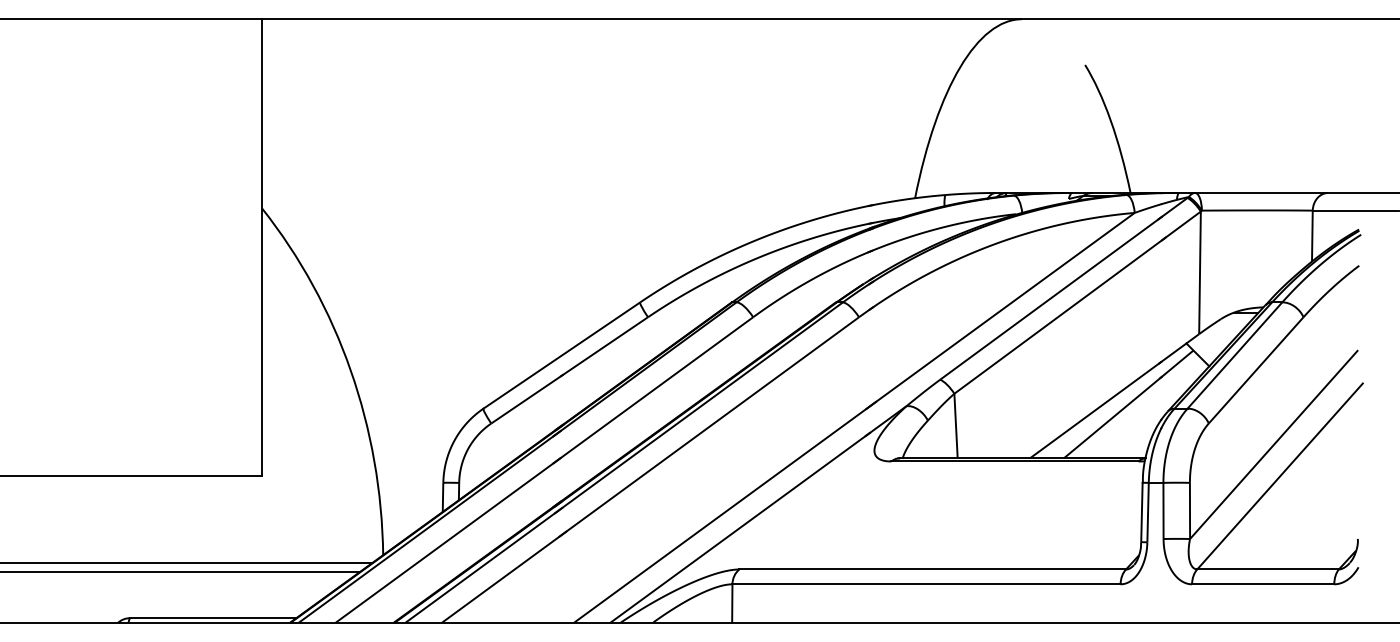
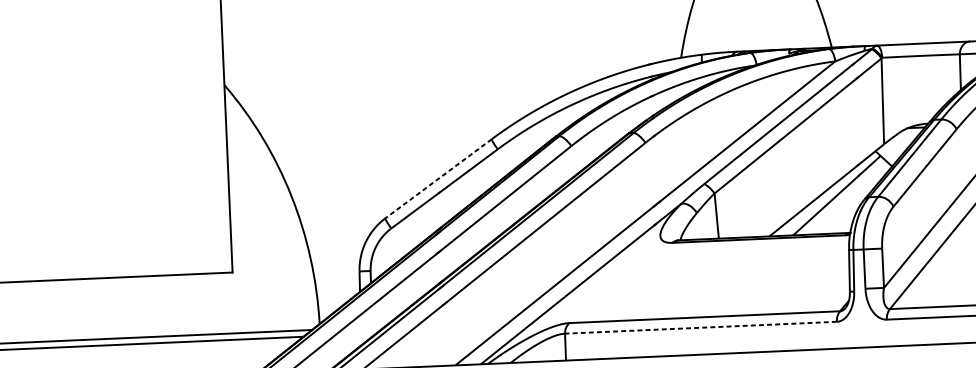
line: (561, 355) -> (438, 178), solid -> dashed
line: (926, 584) -> (700, 327), solid -> dashed

